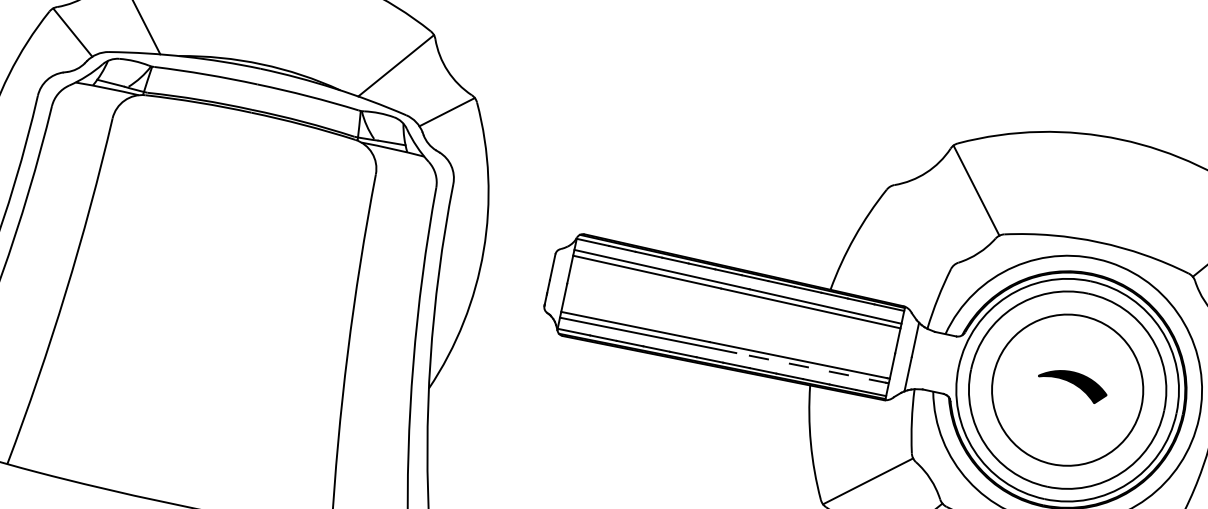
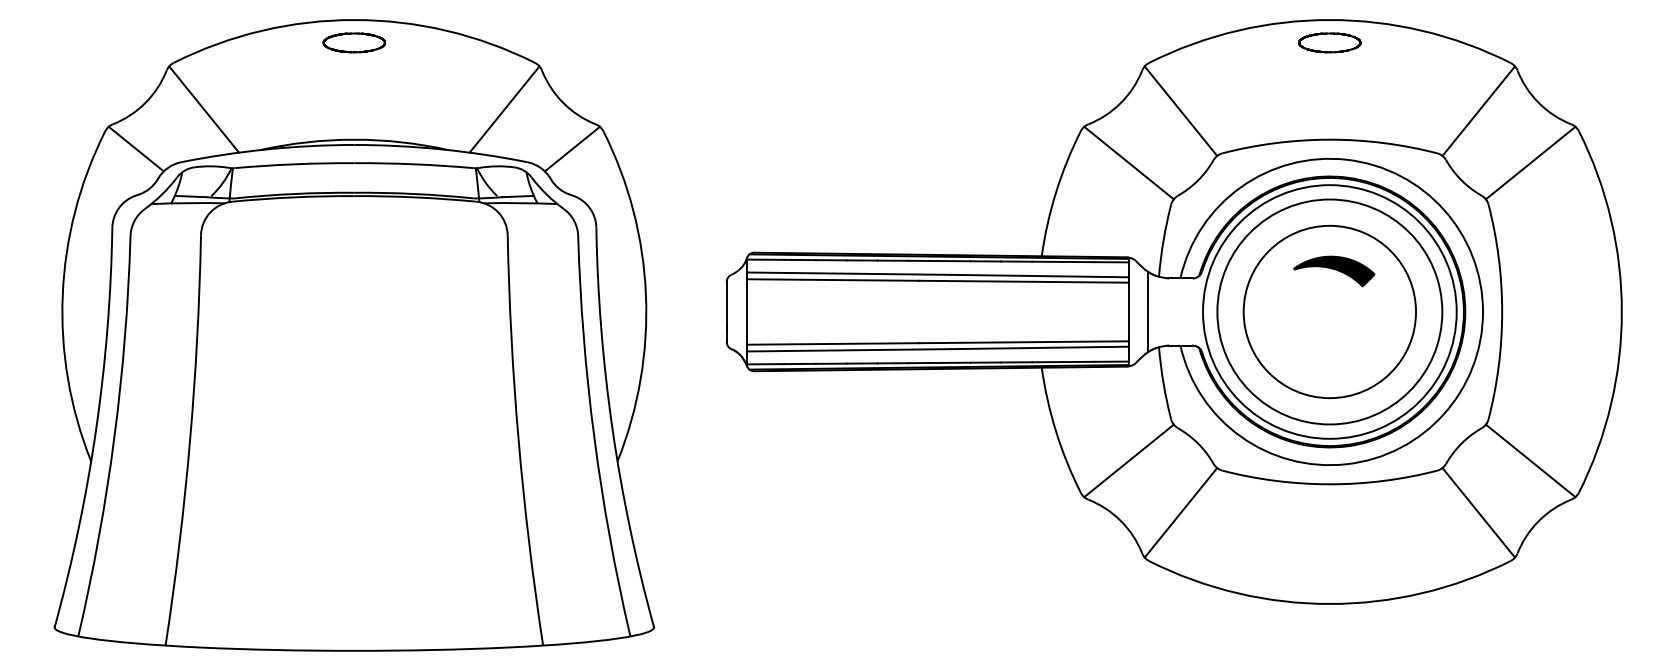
part: (1116, 158) -> (1329, 42), added
line: (922, 225) -> (1128, 162), added
line: (812, 367) -> (1040, 347), dashed -> solid
part: (1072, 385) -> (1334, 271), moved

